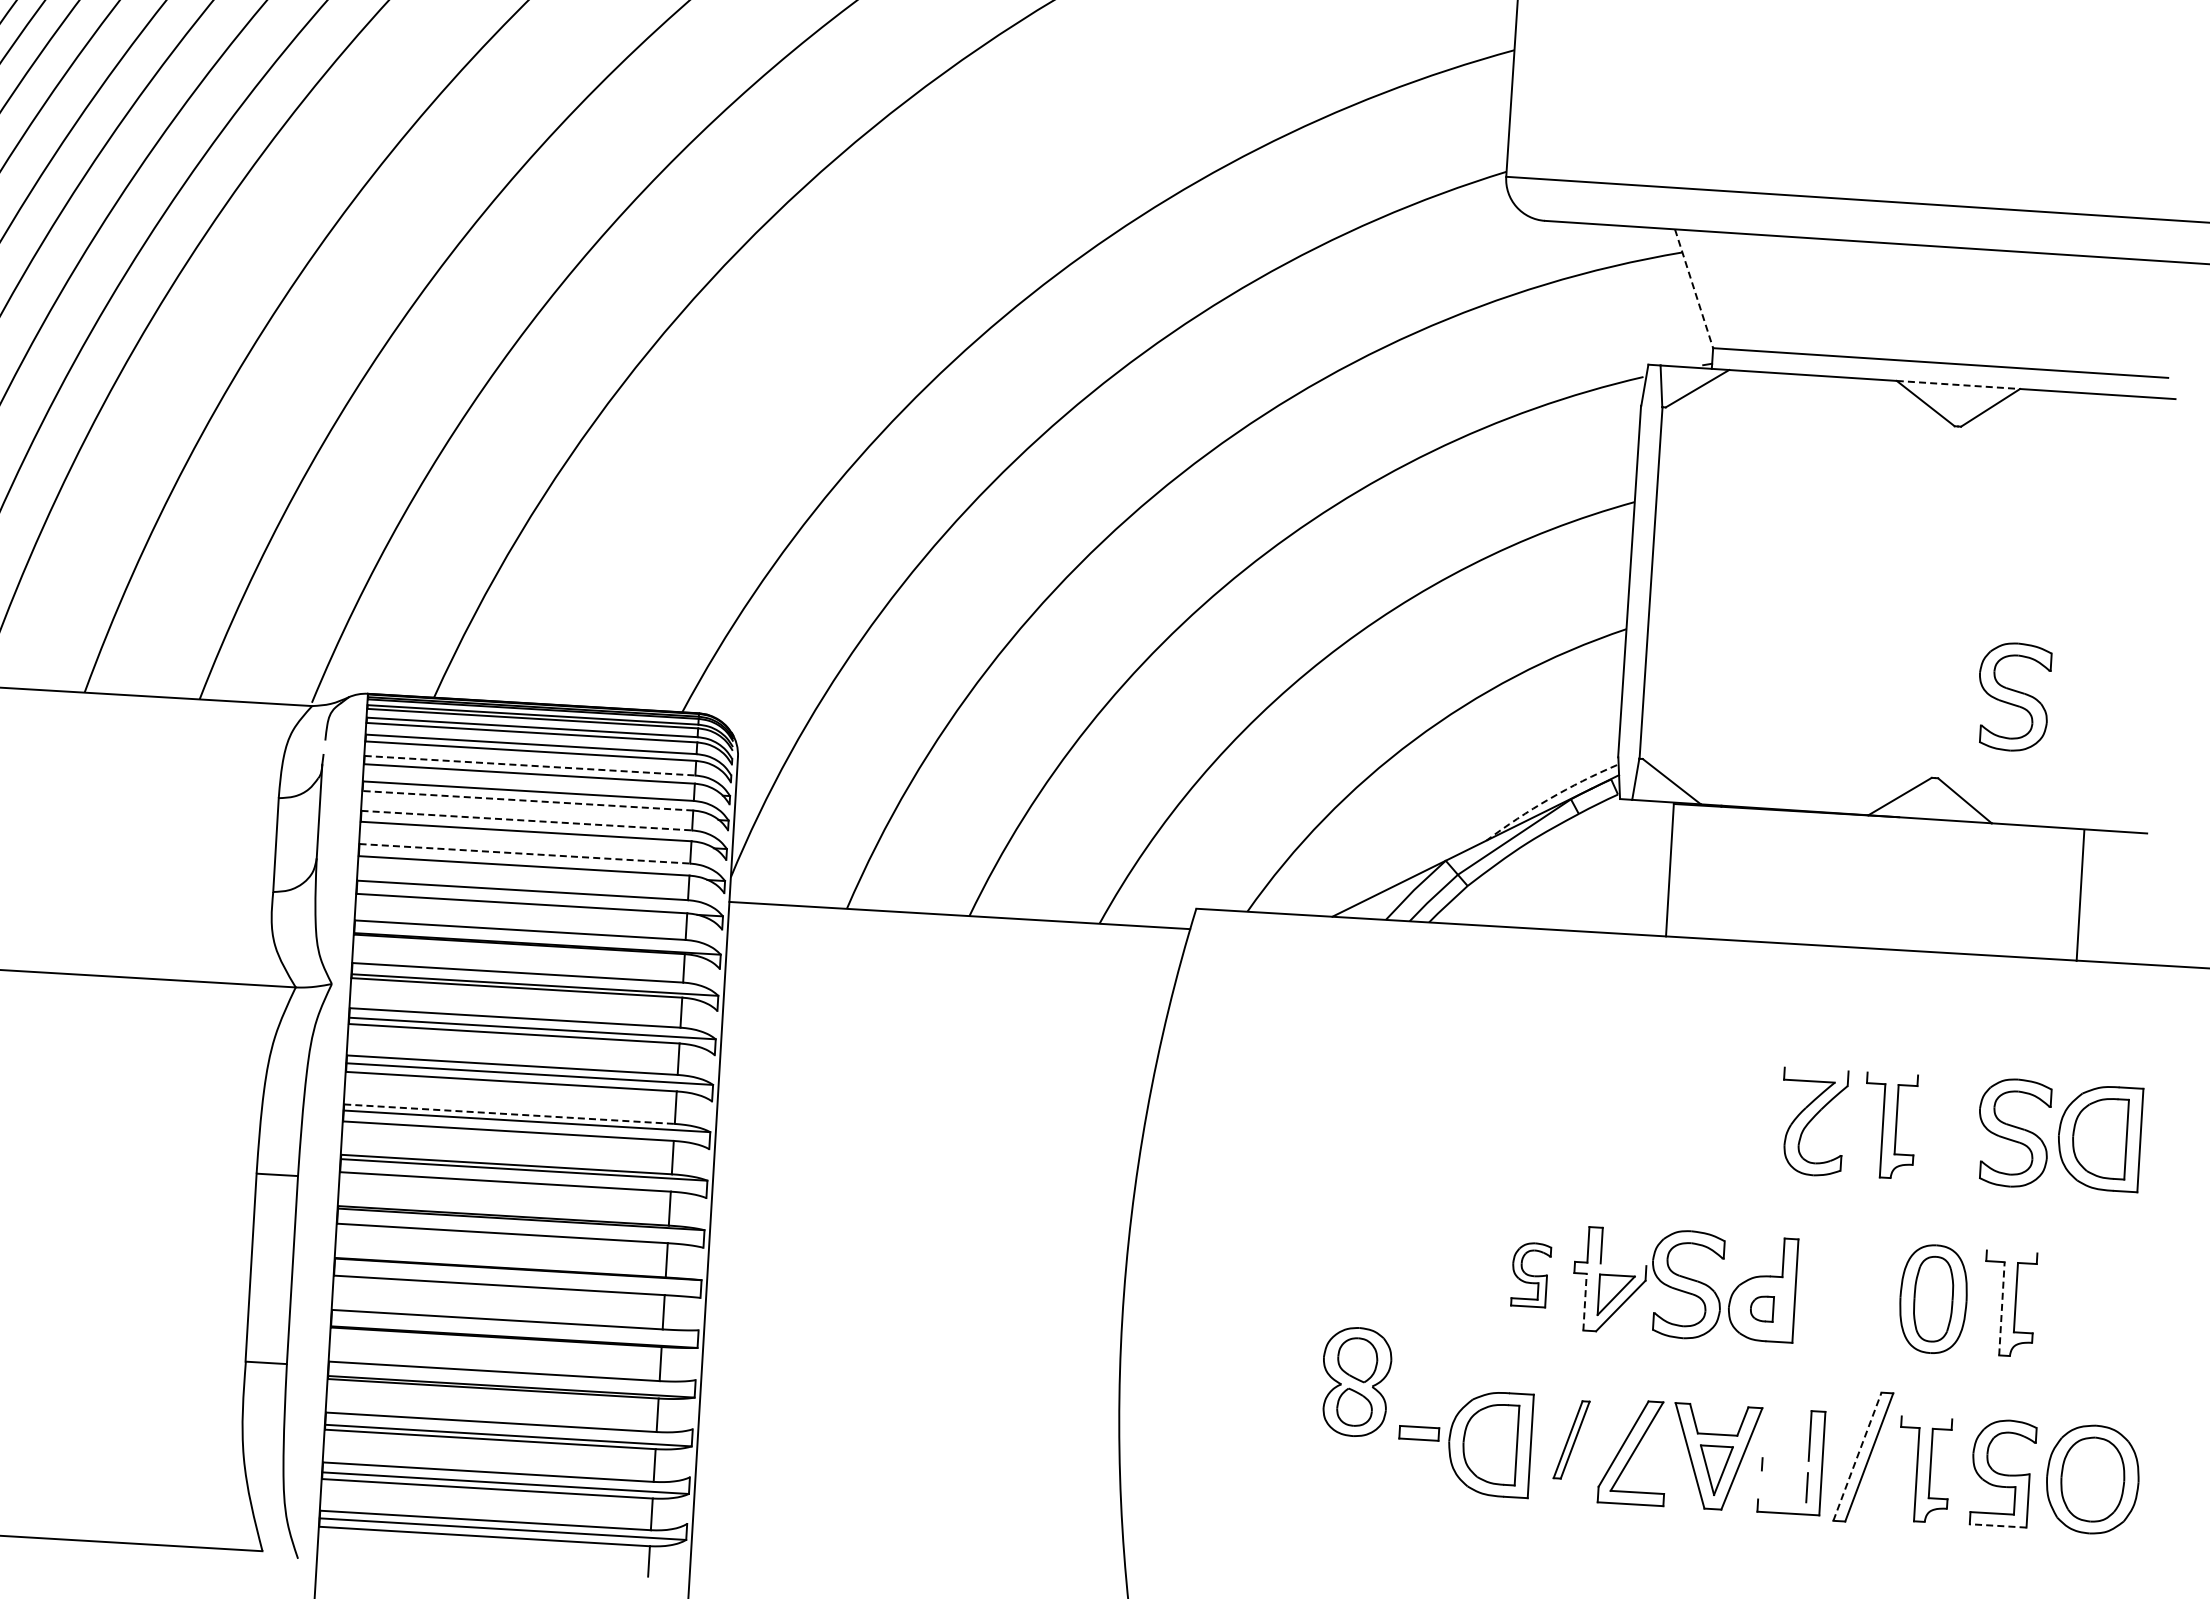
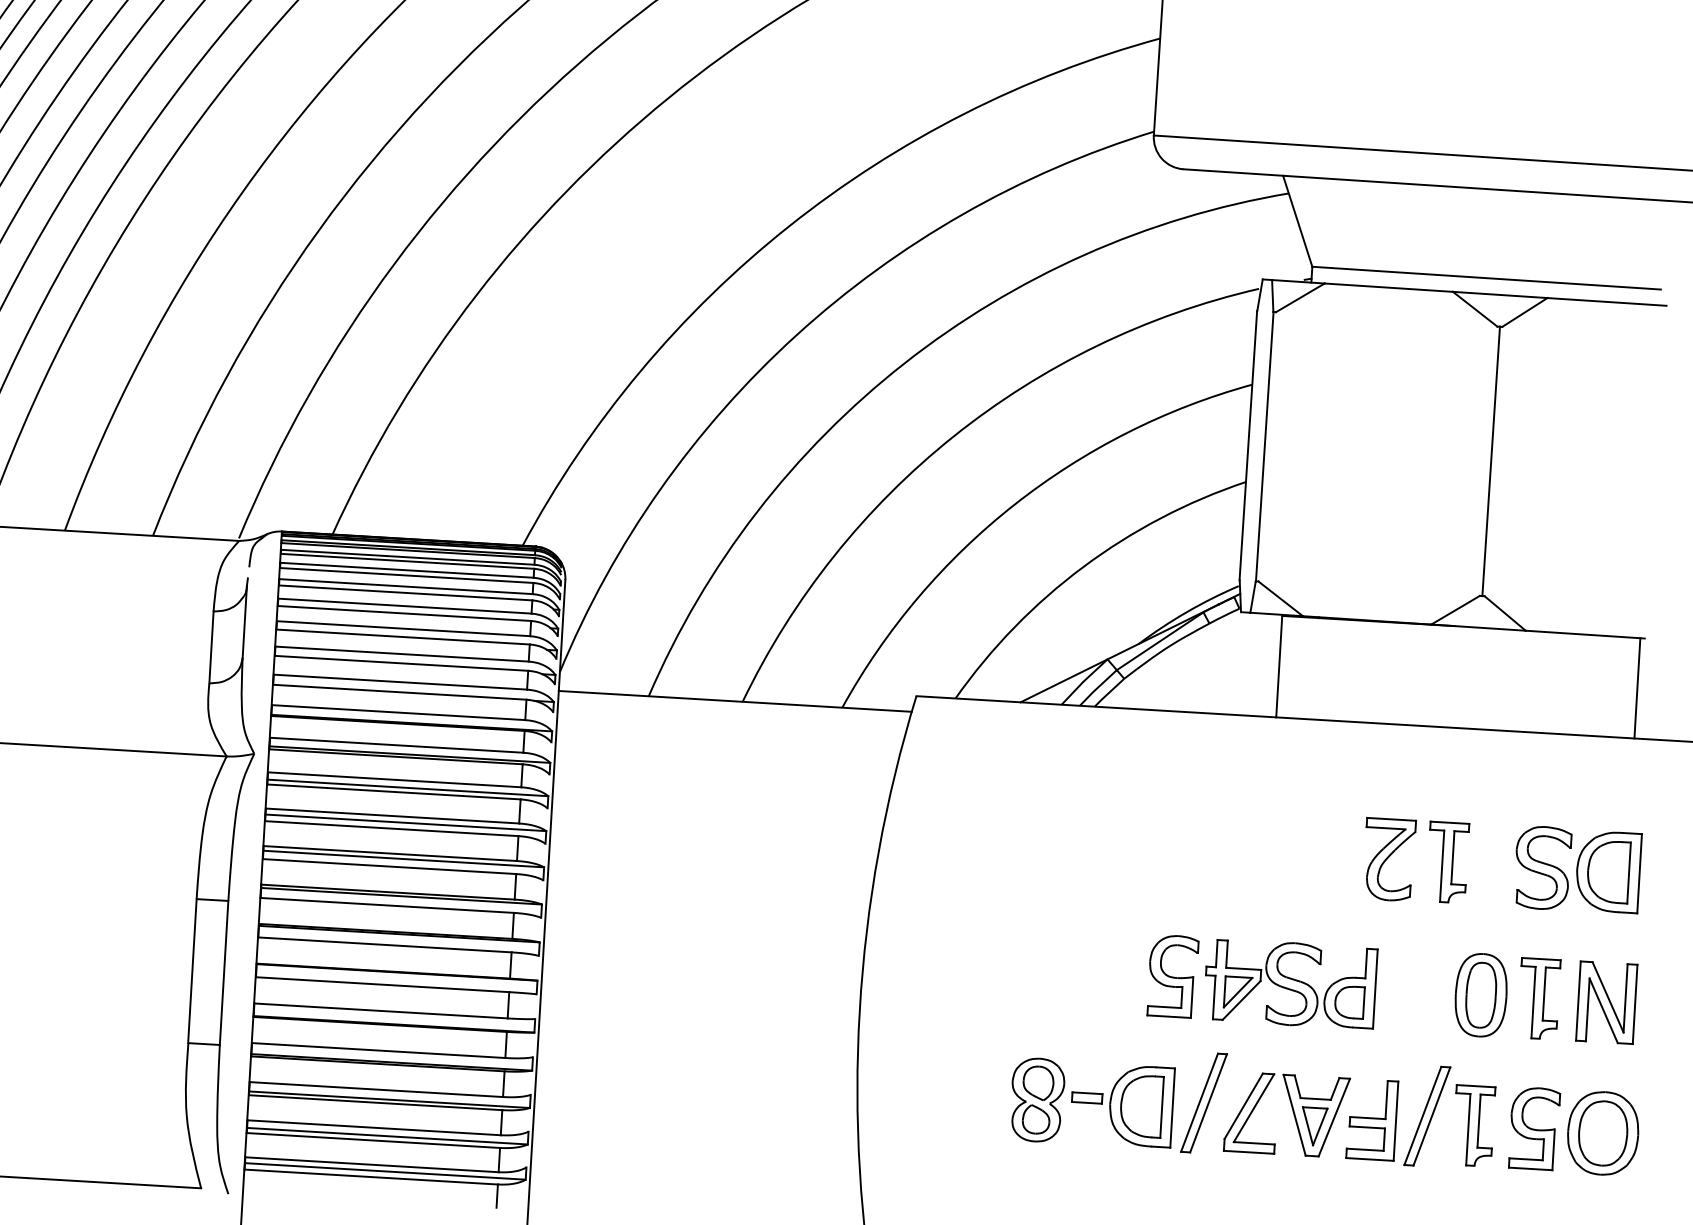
line: (1694, 289) -> (1298, 221), dashed -> solid
line: (1958, 384) -> (1500, 294), dashed -> solid
line: (1946, 602) -> (1491, 461), added
part: (2015, 696) -> (1543, 533), removed
line: (530, 765) -> (406, 586), dashed -> solid
arc: (1549, 798) -> (1186, 611), dashed -> solid
line: (527, 800) -> (404, 613), dashed -> solid
line: (526, 820) -> (403, 628), dashed -> solid
line: (524, 853) -> (401, 653), dashed -> solid
line: (2080, 895) -> (1637, 688), moved
line: (1816, 1069) -> (1391, 819), added
line: (1892, 1073) -> (1449, 822), added
line: (509, 1114) -> (390, 853), dashed -> solid
line: (2011, 1251) -> (1540, 958), added
line: (1623, 1264) -> (1243, 968), added
part: (1530, 1275) -> (1172, 977), size x1.67
line: (1585, 1301) -> (1214, 997), dashed -> solid
line: (2001, 1308) -> (1533, 1002), dashed -> solid
part: (2097, 1308) -> (1606, 1002), added
part: (1762, 1309) -> (1350, 1003), size x1.67
part: (1357, 1381) -> (1038, 1099), moved
line: (1926, 1417) -> (1475, 1085), added
part: (1571, 1439) -> (1203, 1102), size x1.67
line: (1857, 1456) -> (1422, 1115), dashed -> solid
line: (1785, 1459) -> (1367, 1118), added
line: (1784, 1471) -> (1366, 1127), added
line: (1782, 1500) -> (1365, 1149), added
line: (1997, 1525) -> (1530, 1168), dashed -> solid

